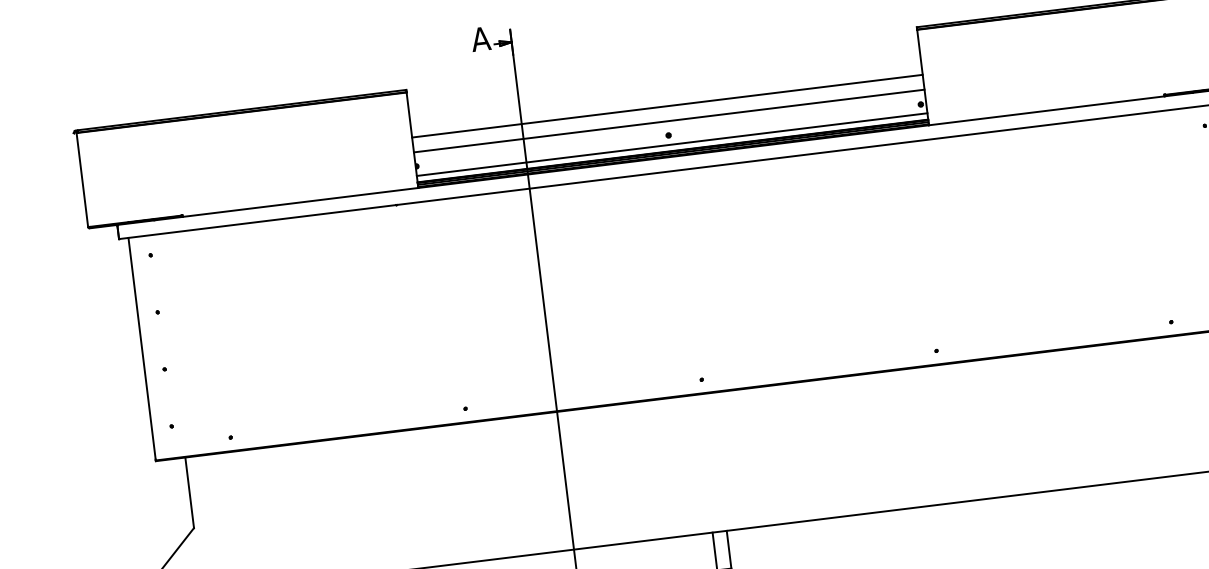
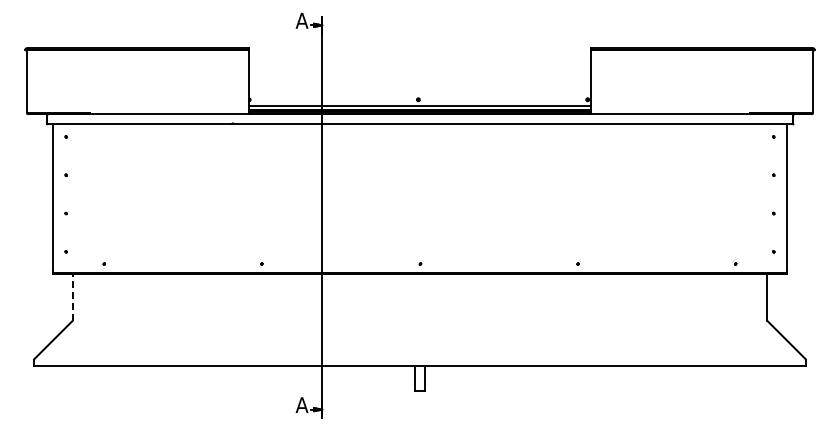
line: (666, 106) -> (419, 80), removed
line: (668, 121) -> (419, 90), removed
line: (189, 493) -> (72, 297), solid -> dashed

